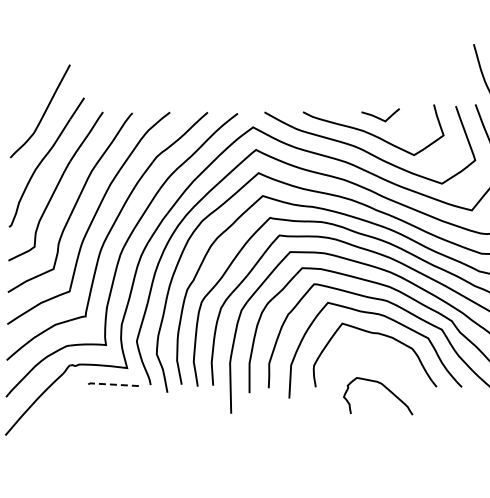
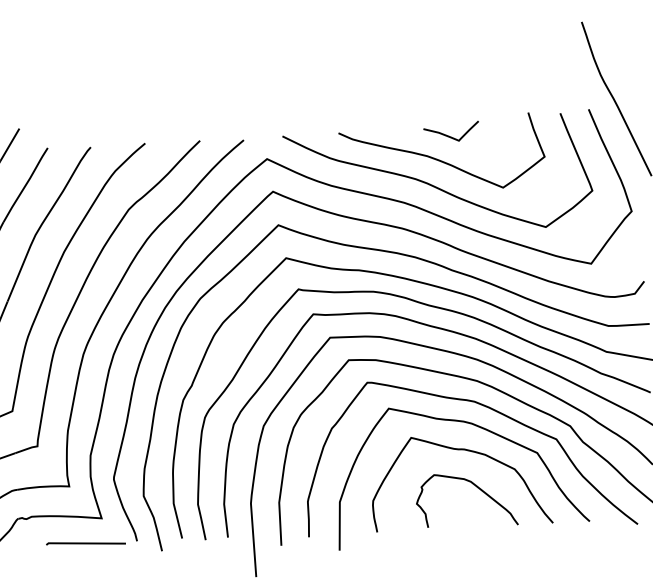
line: (114, 384) -> (84, 543), dashed -> solid
curve: (385, 388) -> (476, 488), moved

